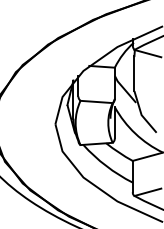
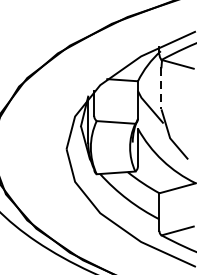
line: (134, 74) -> (161, 89), solid -> dashed

